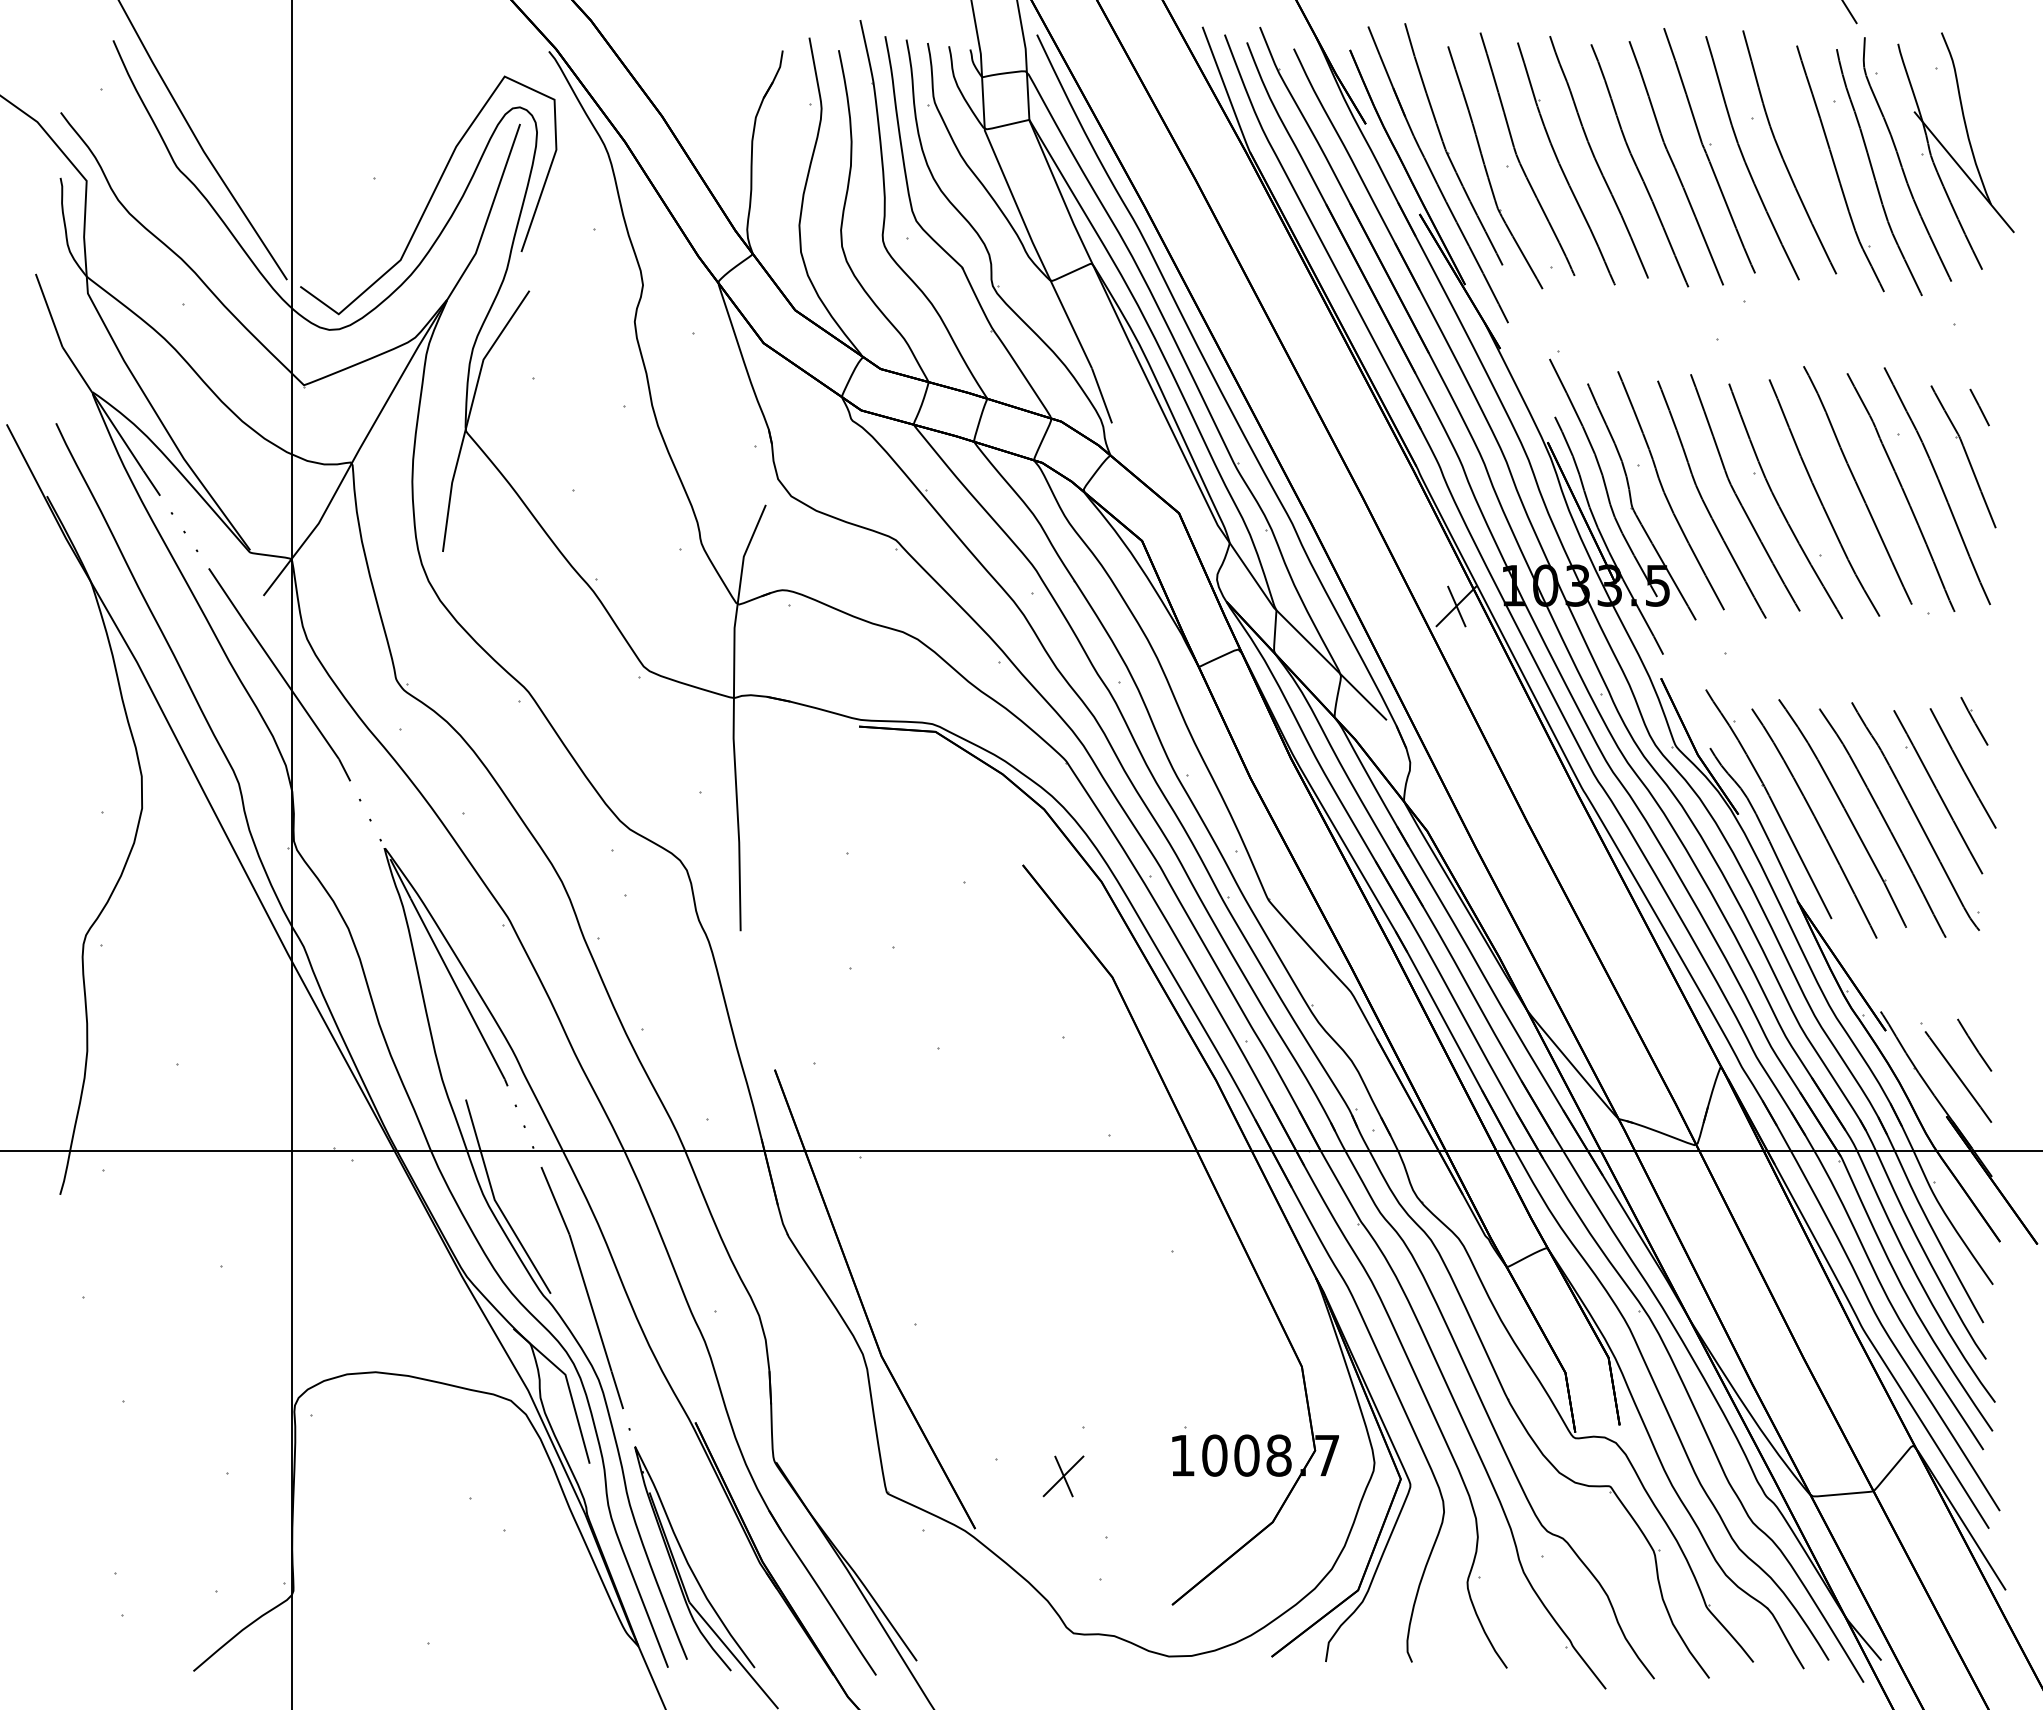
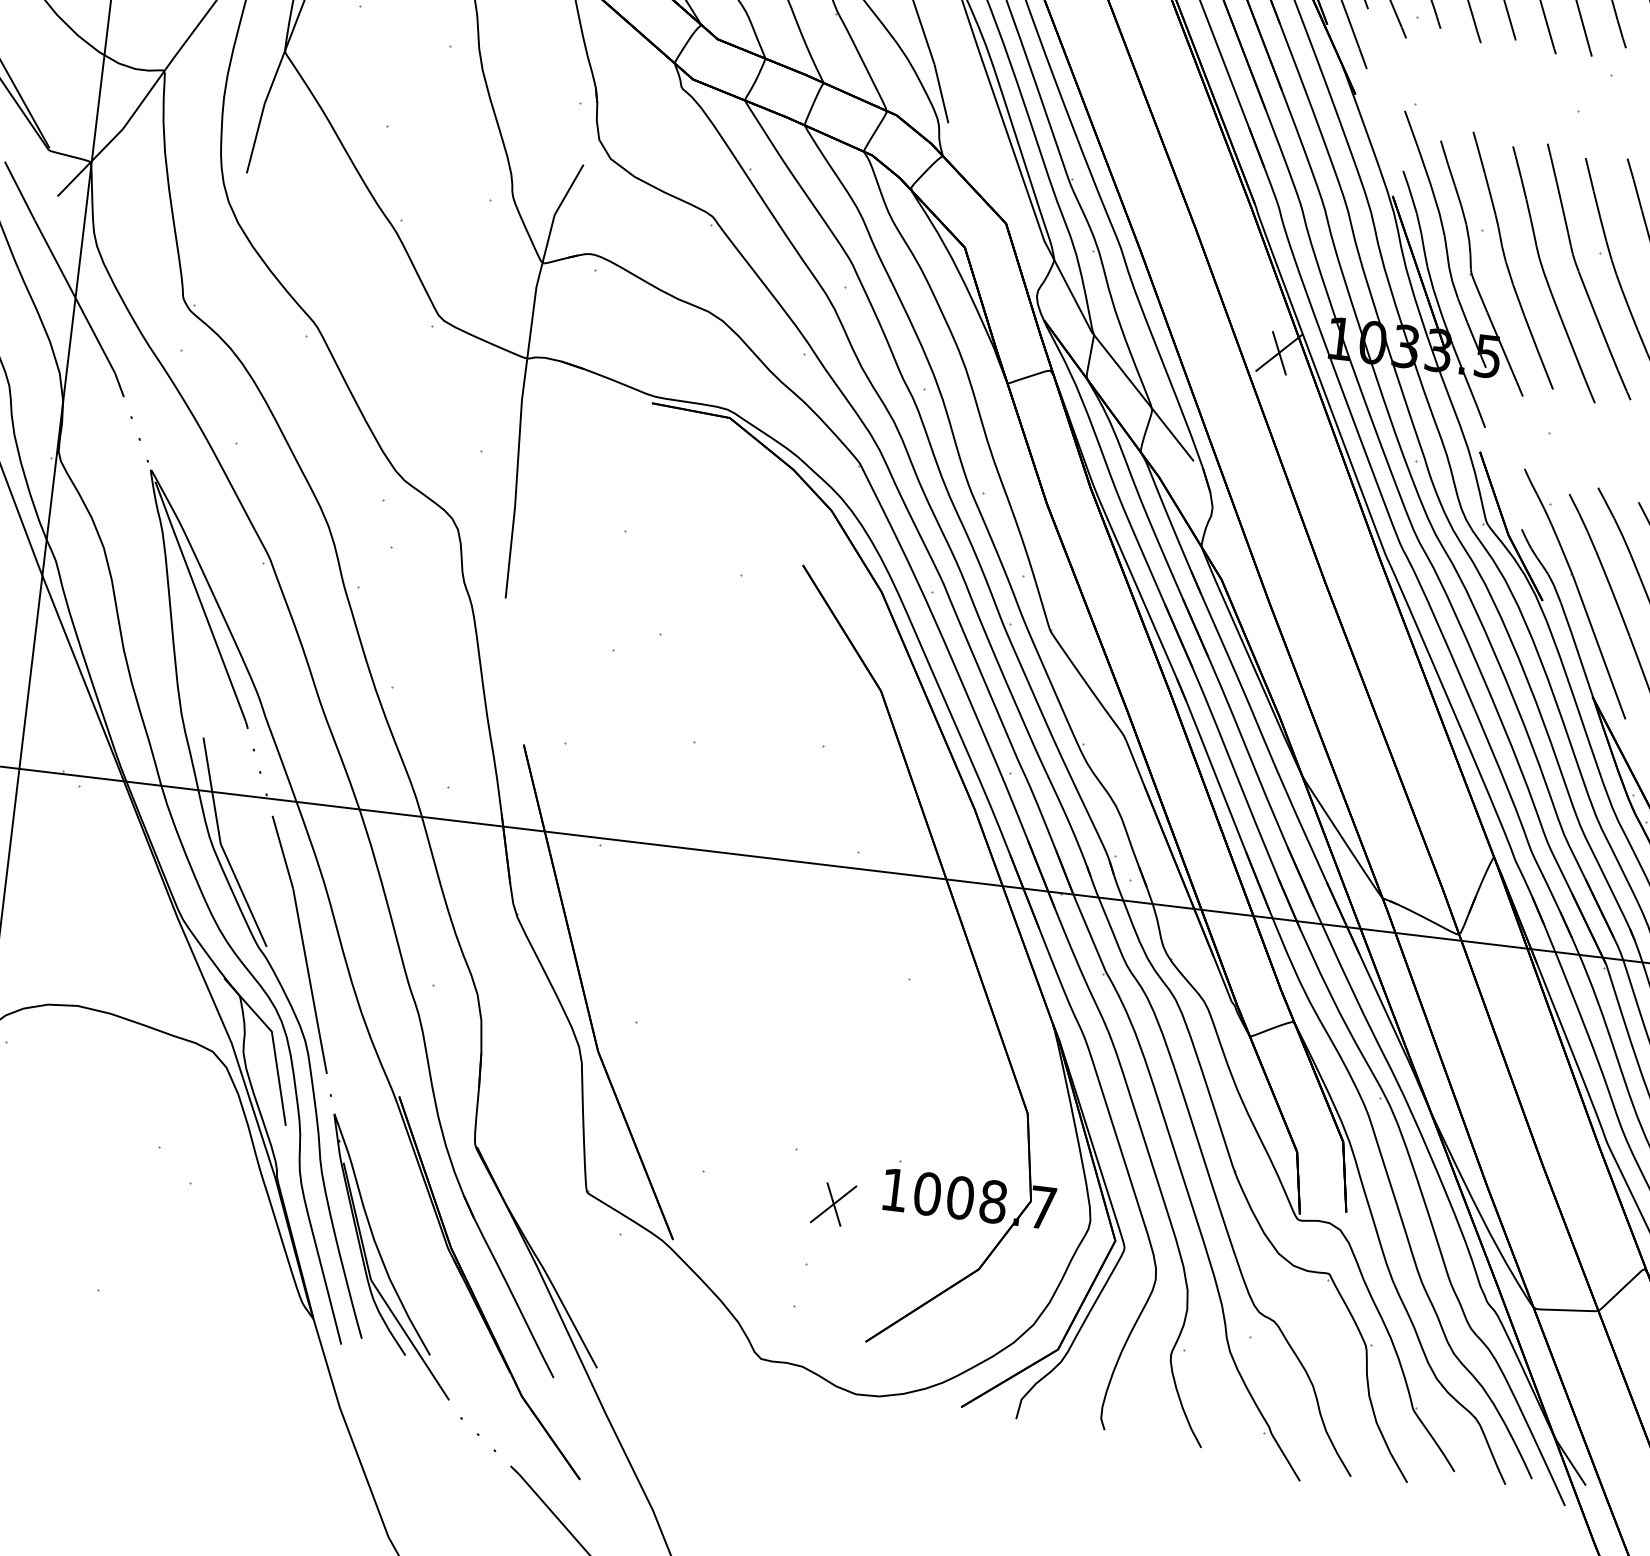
part: (1063, 1476) -> (833, 1204), moved

